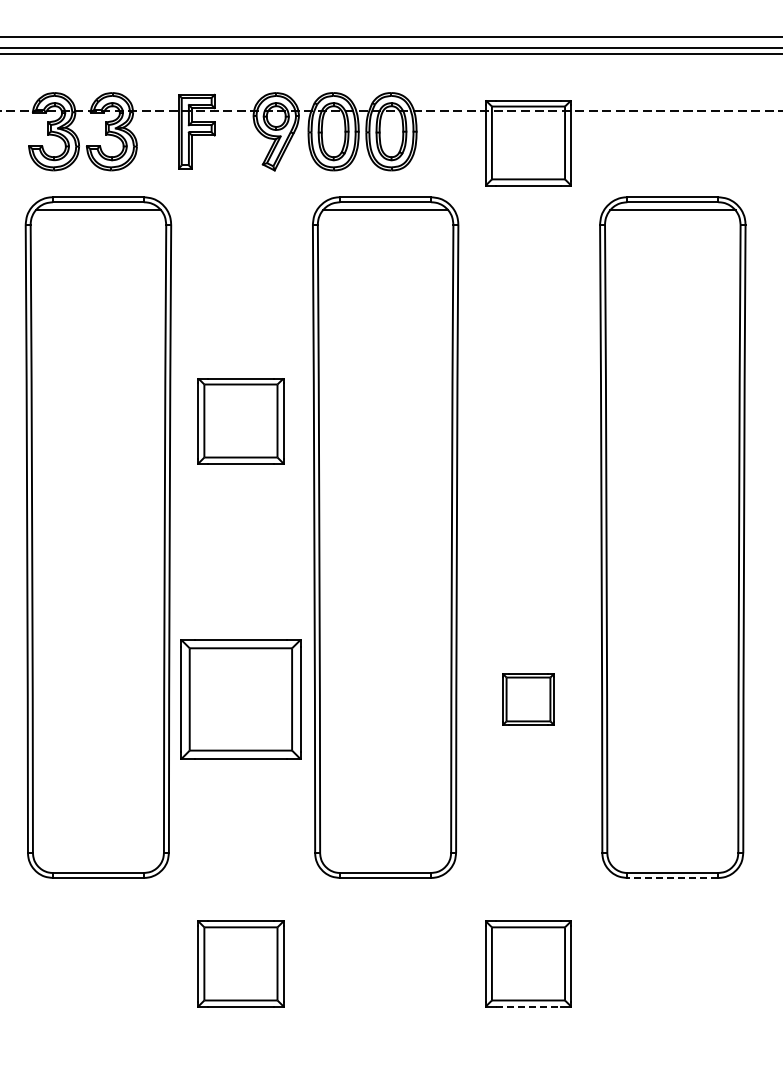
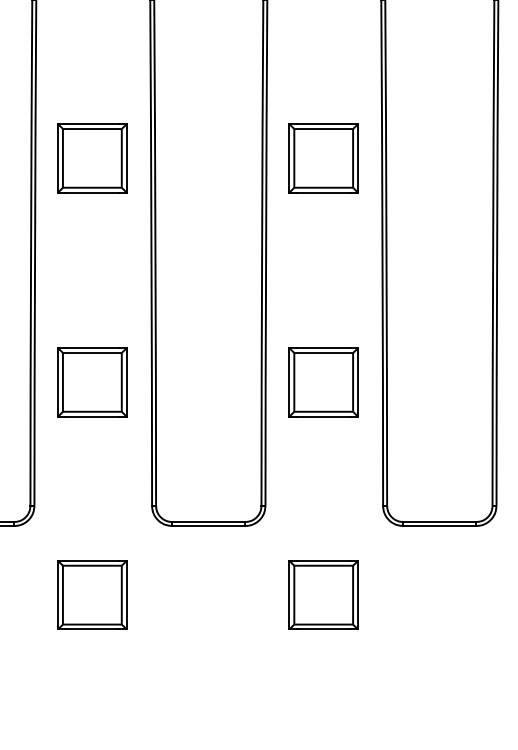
part: (528, 421) -> (323, 158), added
part: (240, 699) -> (92, 382), size x0.71
part: (528, 699) -> (323, 382), size x1.67
line: (672, 877) -> (439, 525), dashed -> solid
line: (528, 1006) -> (323, 629), dashed -> solid

